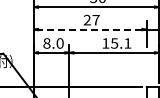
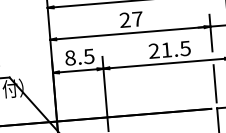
line: (89, 29) -> (129, 33), dashed -> solid
text: (59, 43) -> (88, 56), 8.0 -> 8.5
text: (116, 43) -> (169, 49), 15.1 -> 21.5
line: (146, 69) -> (215, 83), added

